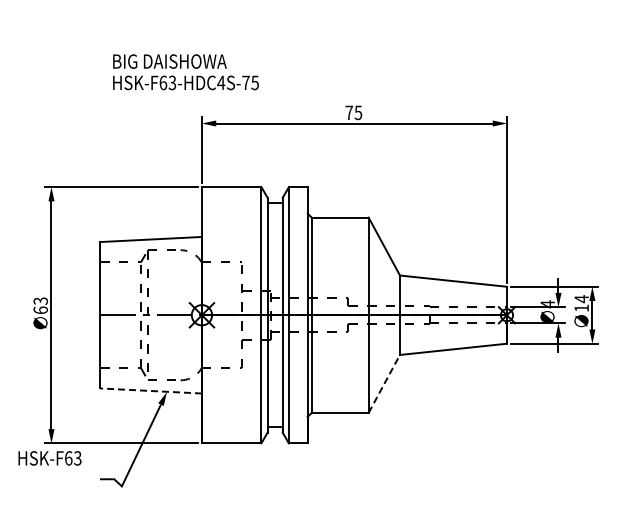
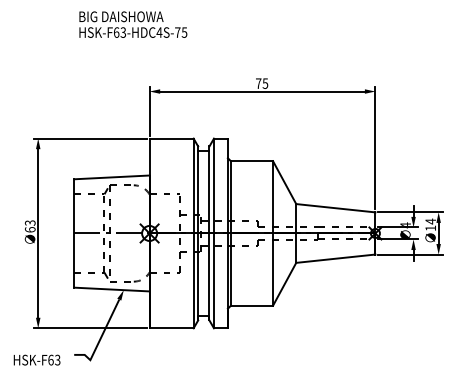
text: (185, 72) -> (133, 24), moved
line: (384, 383) -> (284, 283), dashed -> solid
line: (151, 391) -> (112, 289), dashed -> solid
text: (49, 458) -> (36, 360), moved

